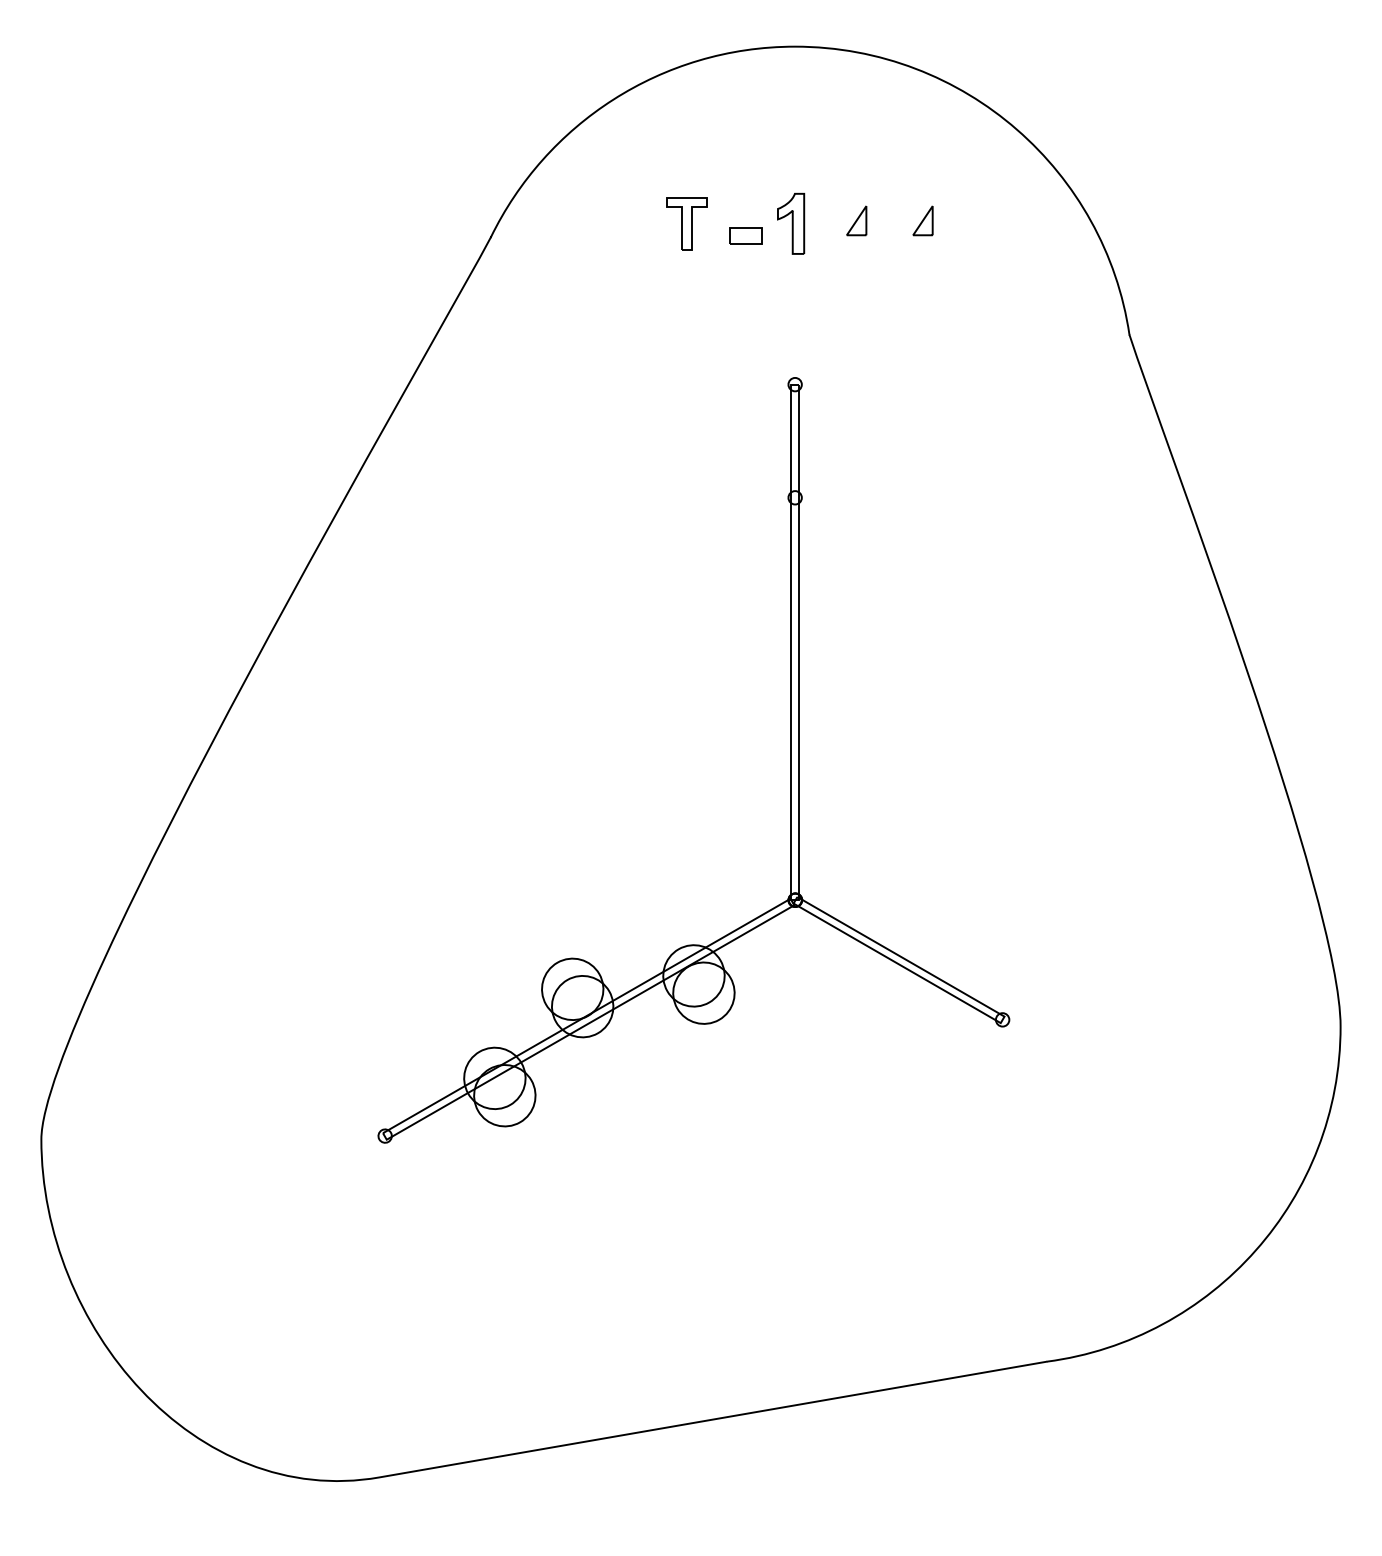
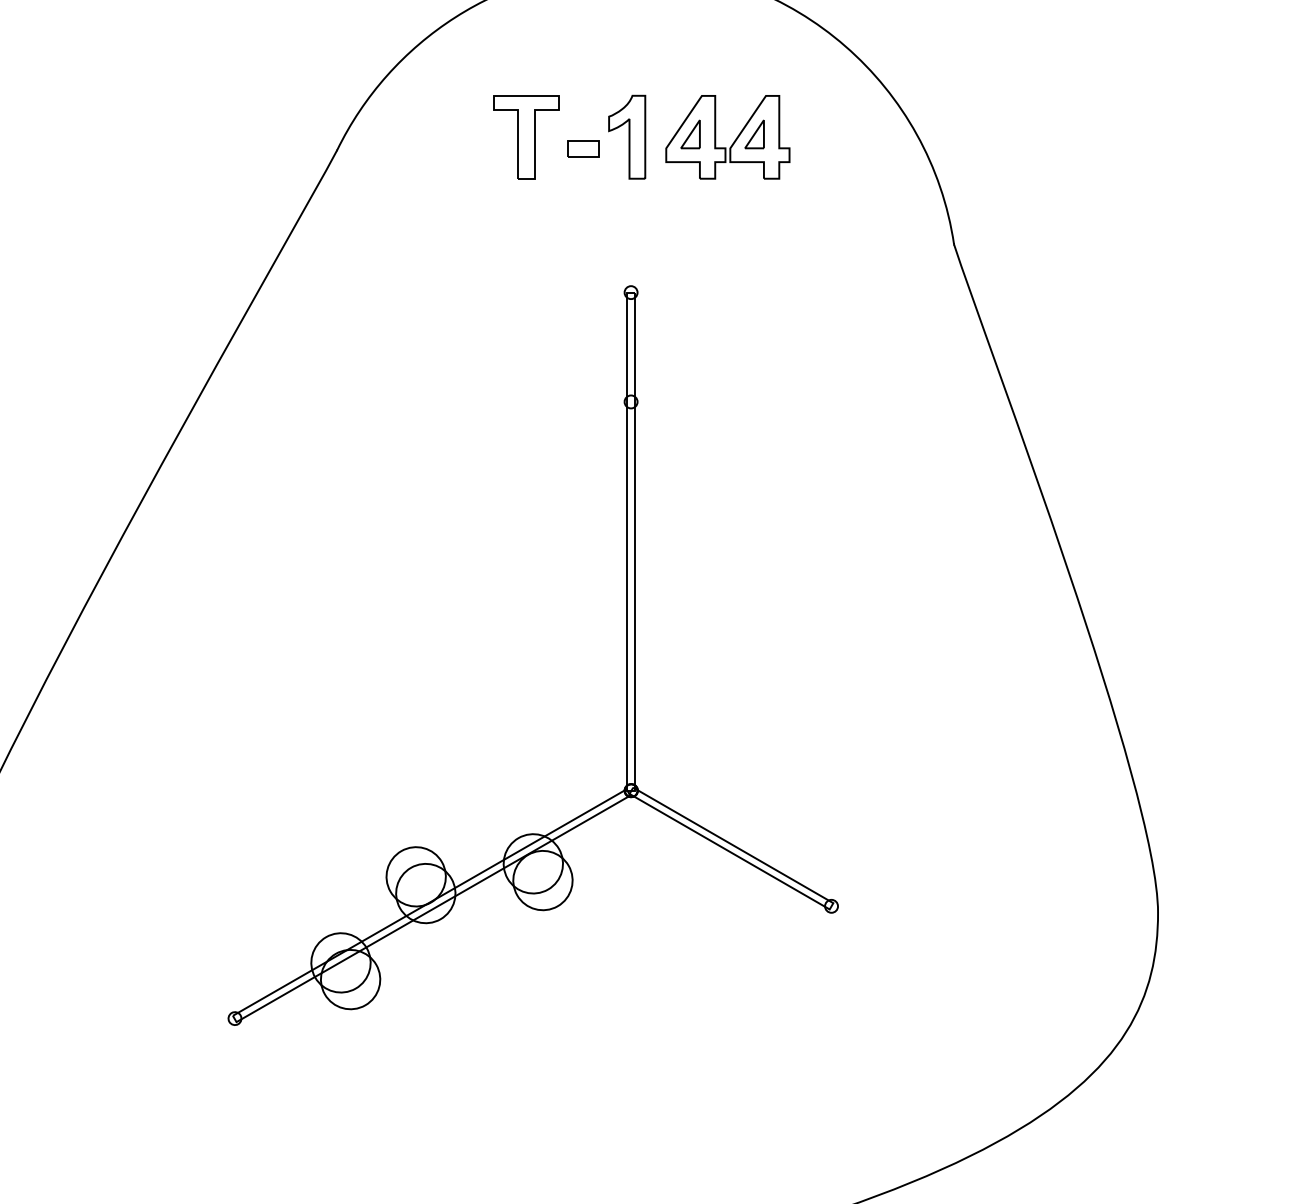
part: (686, 223) -> (526, 136), size x1.67
part: (790, 223) -> (626, 136), size x1.43
part: (902, 226) -> (734, 139), added

